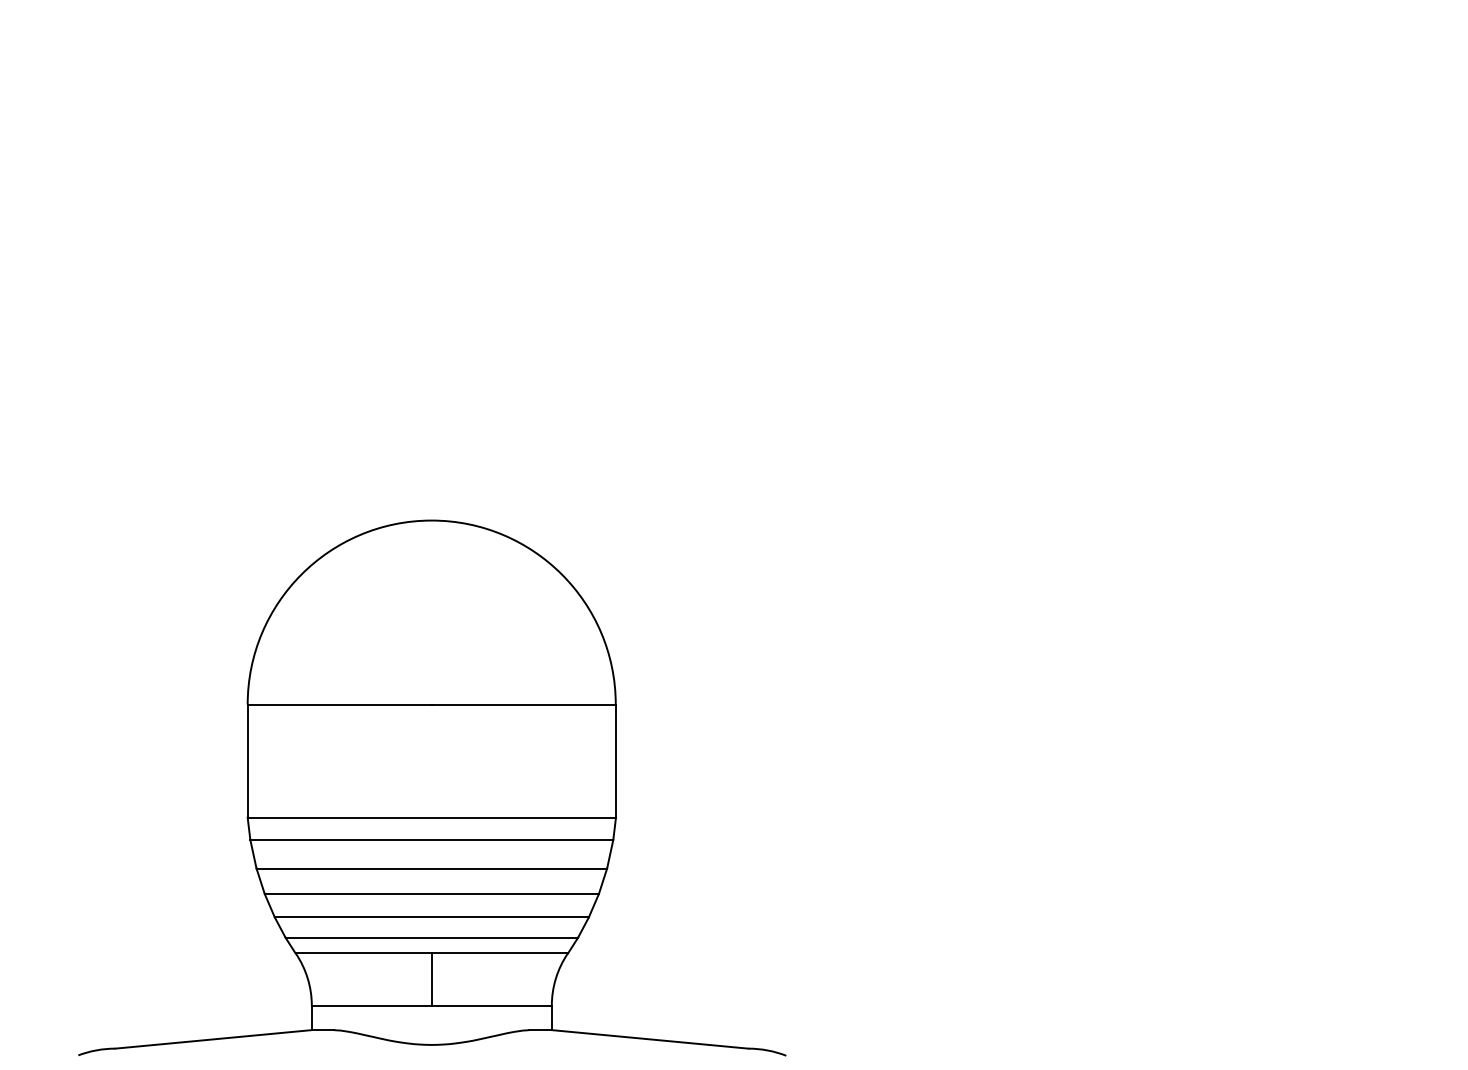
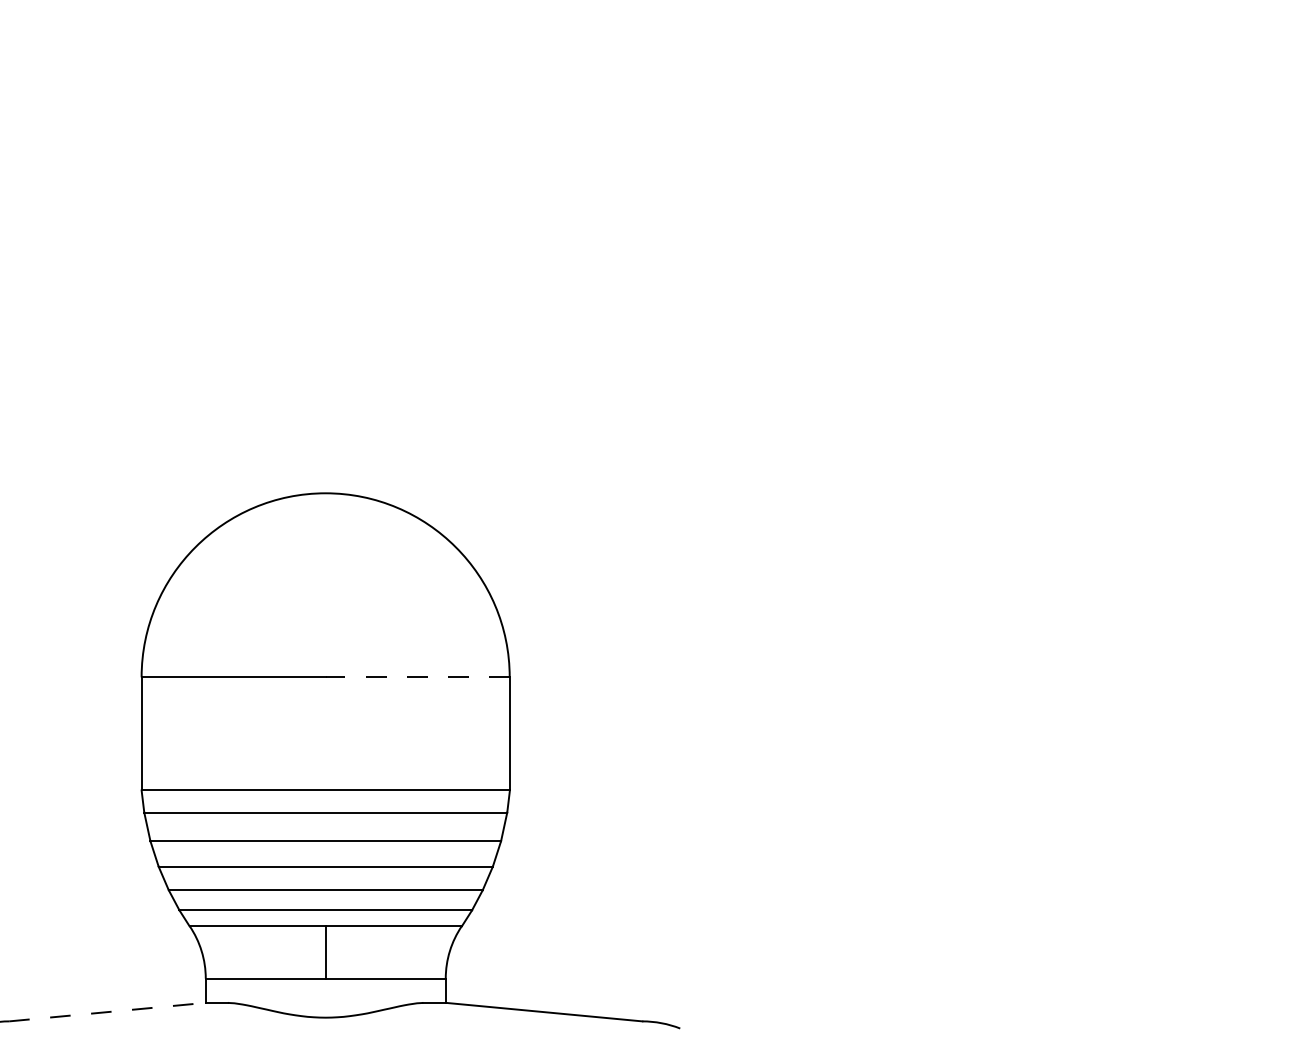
line: (523, 704) -> (417, 677), solid -> dashed
line: (213, 1039) -> (107, 1012), solid -> dashed

